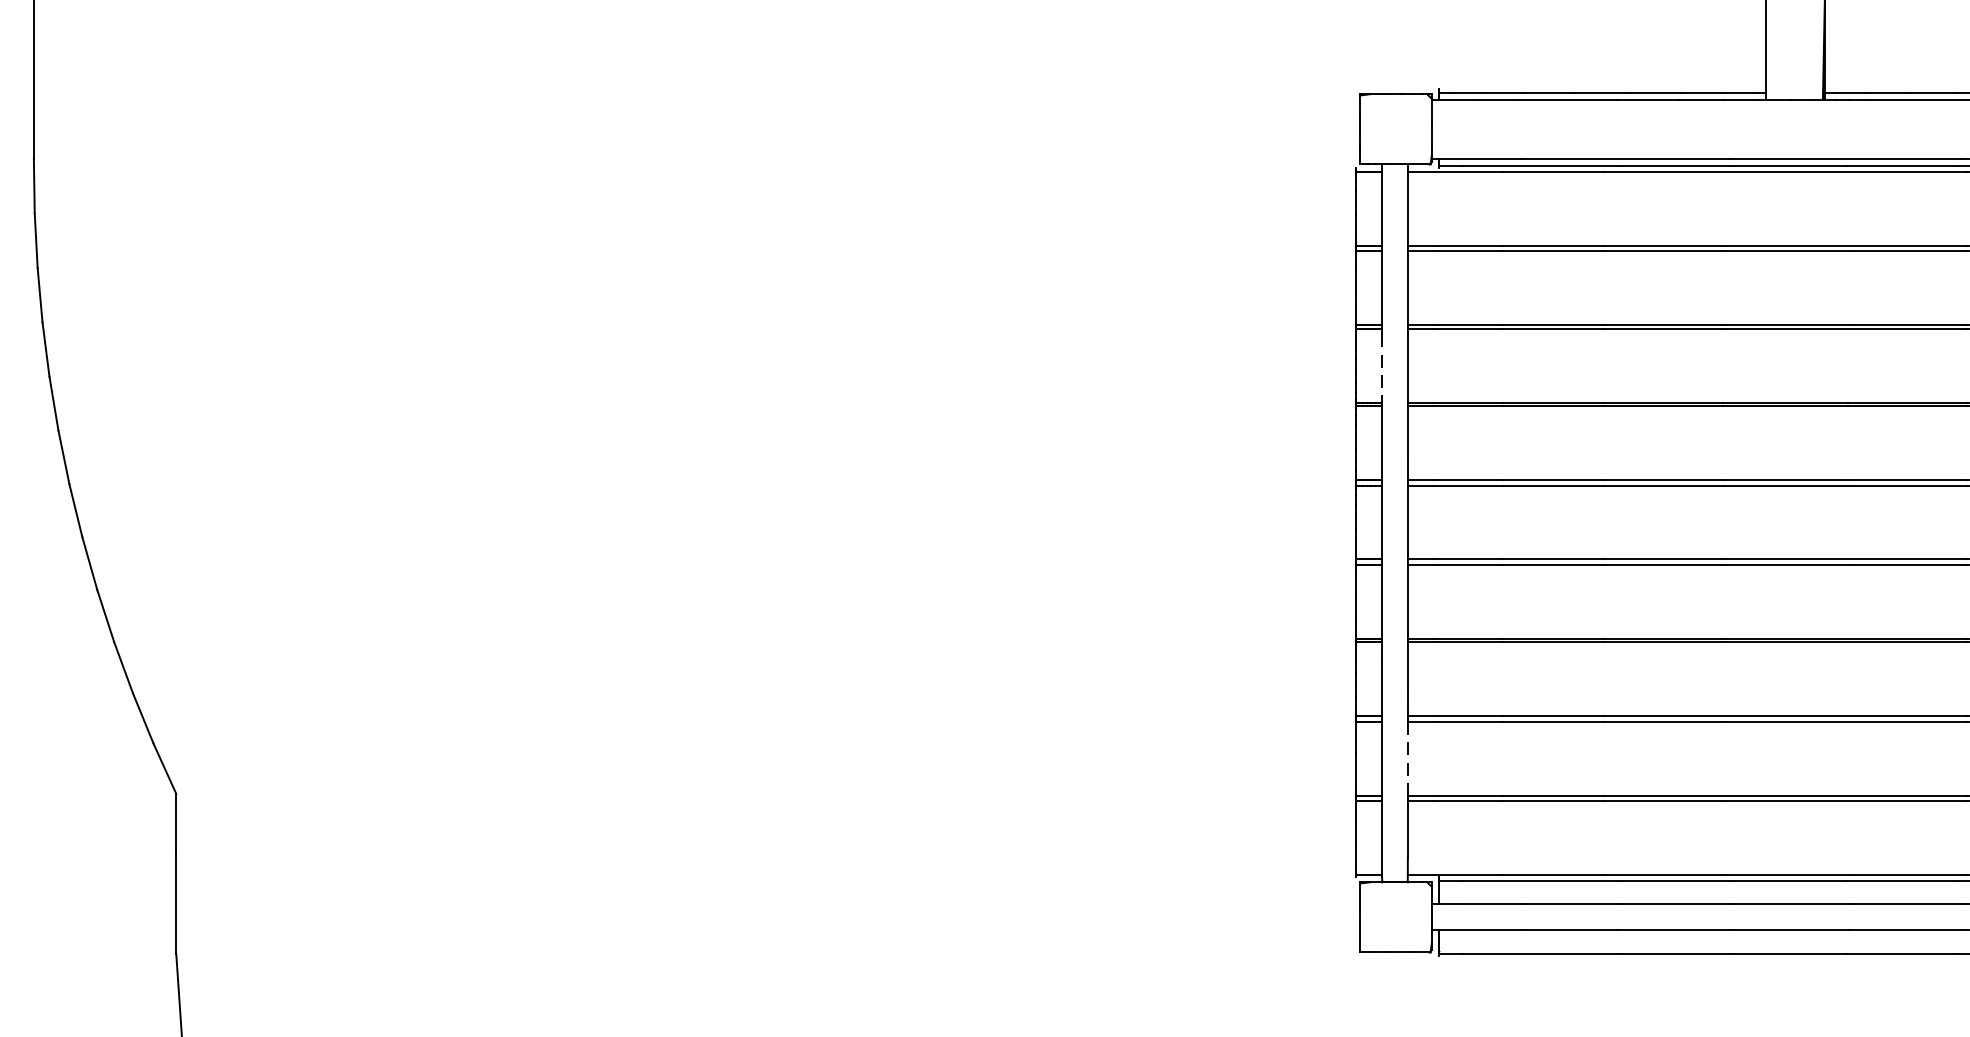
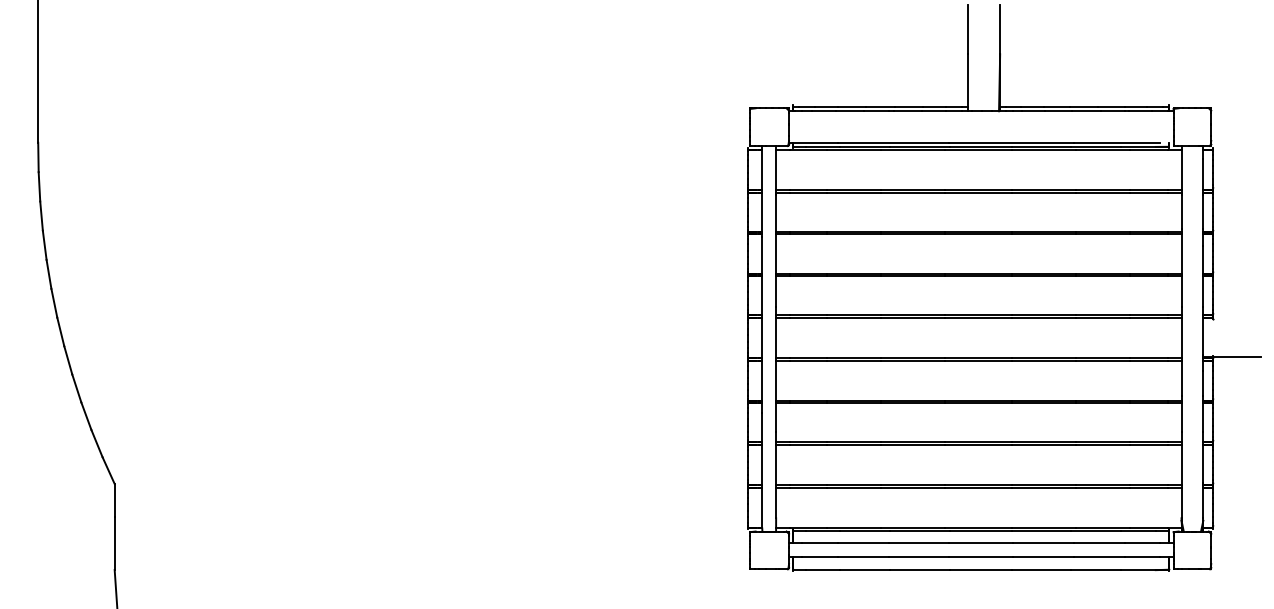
line: (1382, 368) -> (762, 255), dashed -> solid
line: (1408, 759) -> (776, 465), dashed -> solid

